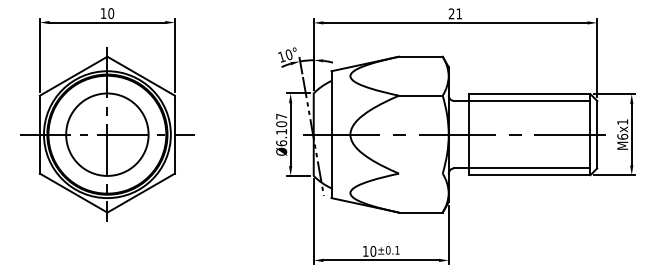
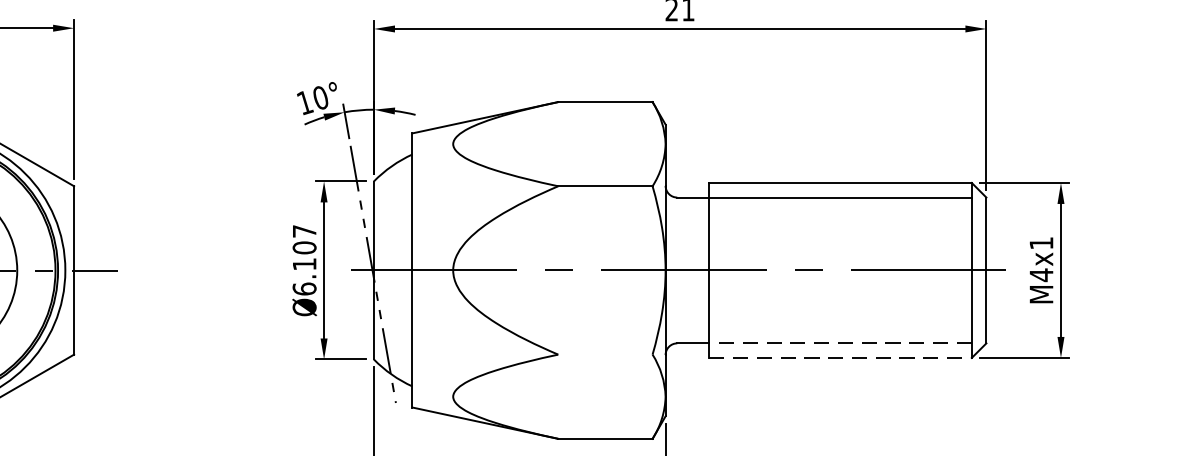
text: (622, 136) -> (1040, 274), M6x1 -> M4x1
line: (529, 168) -> (840, 343), solid -> dashed
line: (529, 175) -> (840, 358), solid -> dashed

